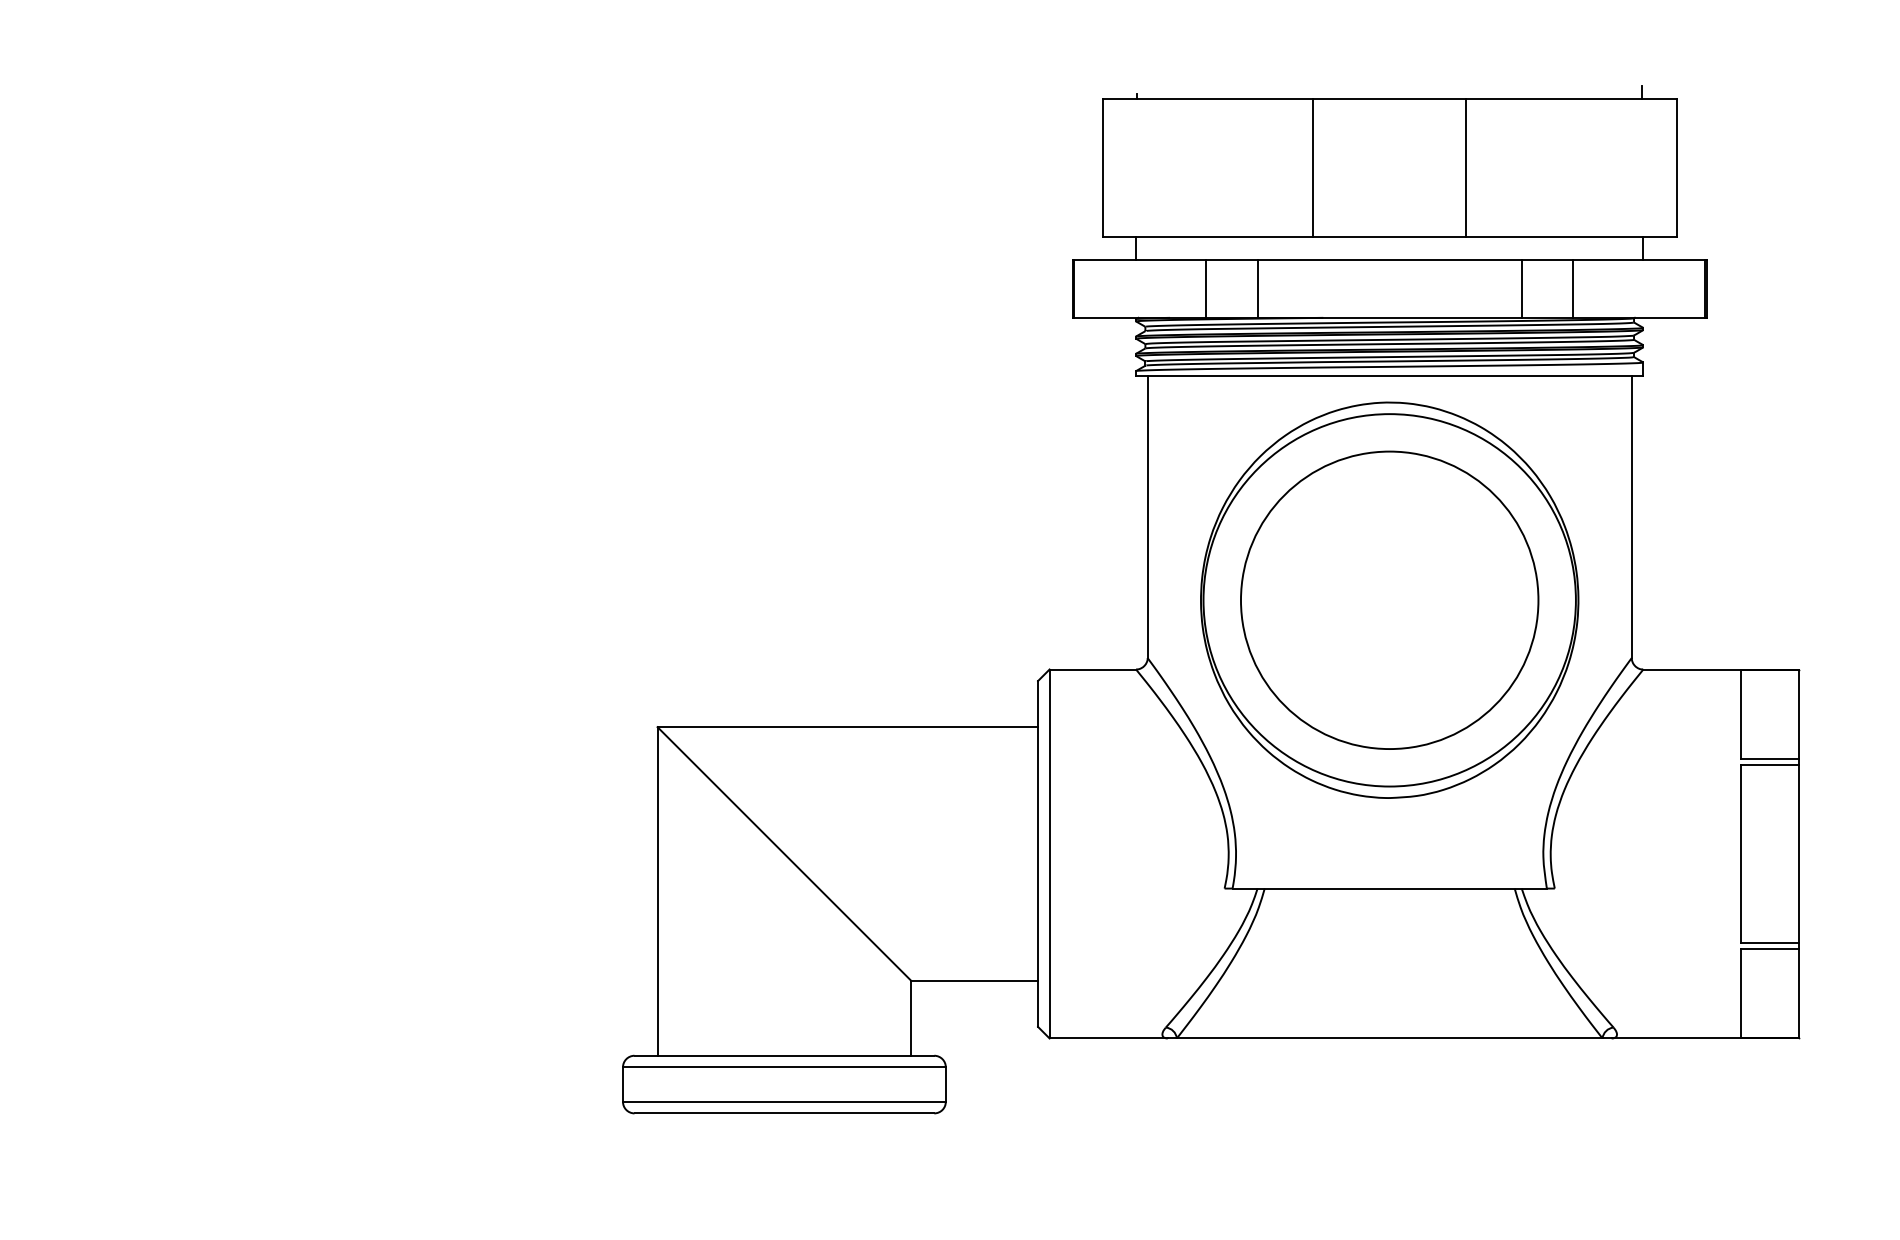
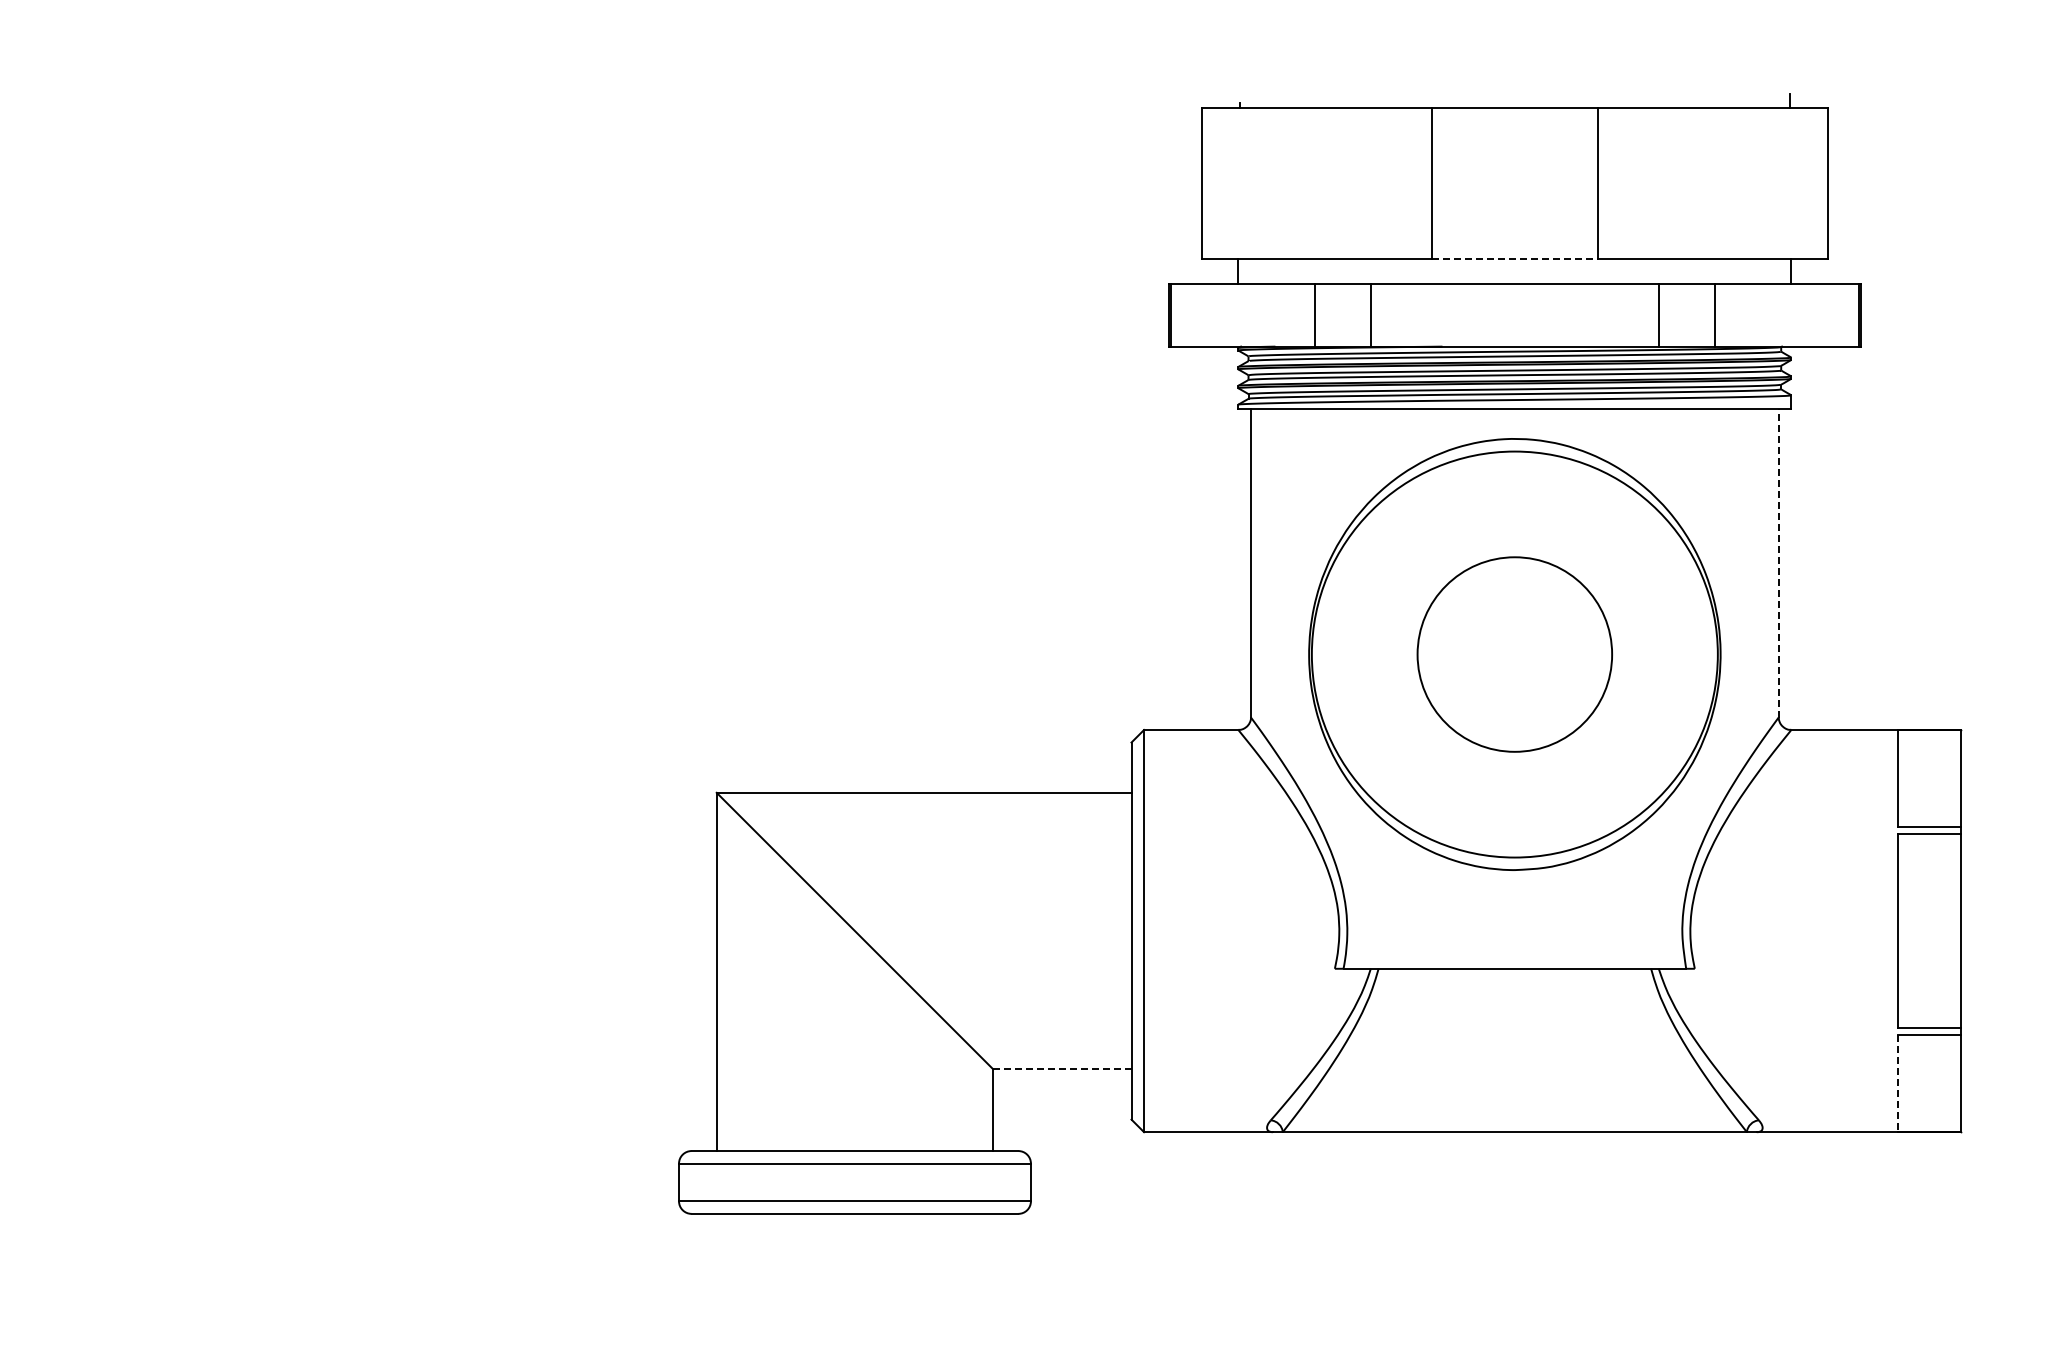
line: (1390, 237) -> (1515, 258), solid -> dashed
line: (1631, 516) -> (1778, 563), solid -> dashed
circle: (1389, 600) -> (1514, 654), size x0.6
line: (974, 980) -> (1062, 1069), solid -> dashed
line: (1741, 993) -> (1898, 1083), solid -> dashed

